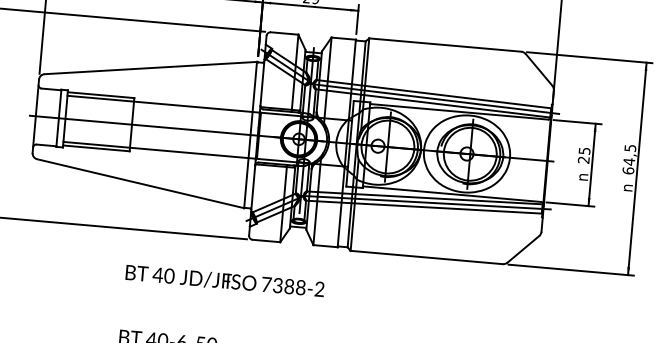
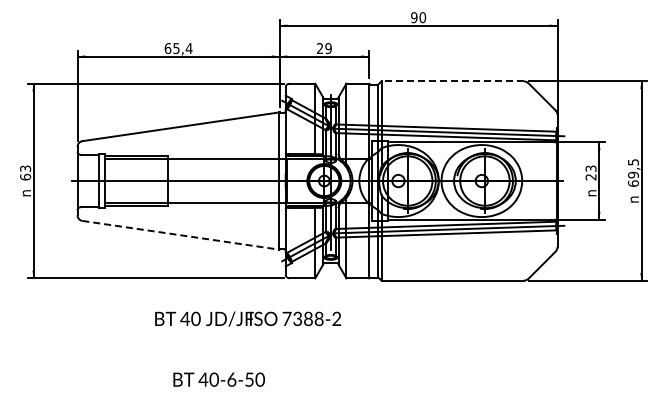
line: (444, 45) -> (452, 81), solid -> dashed
text: (584, 150) -> (590, 168), 25 -> 23
text: (629, 161) -> (633, 174), 64,5 -> 69,5
line: (141, 184) -> (181, 235), solid -> dashed
text: (225, 280) -> (248, 318), moved

